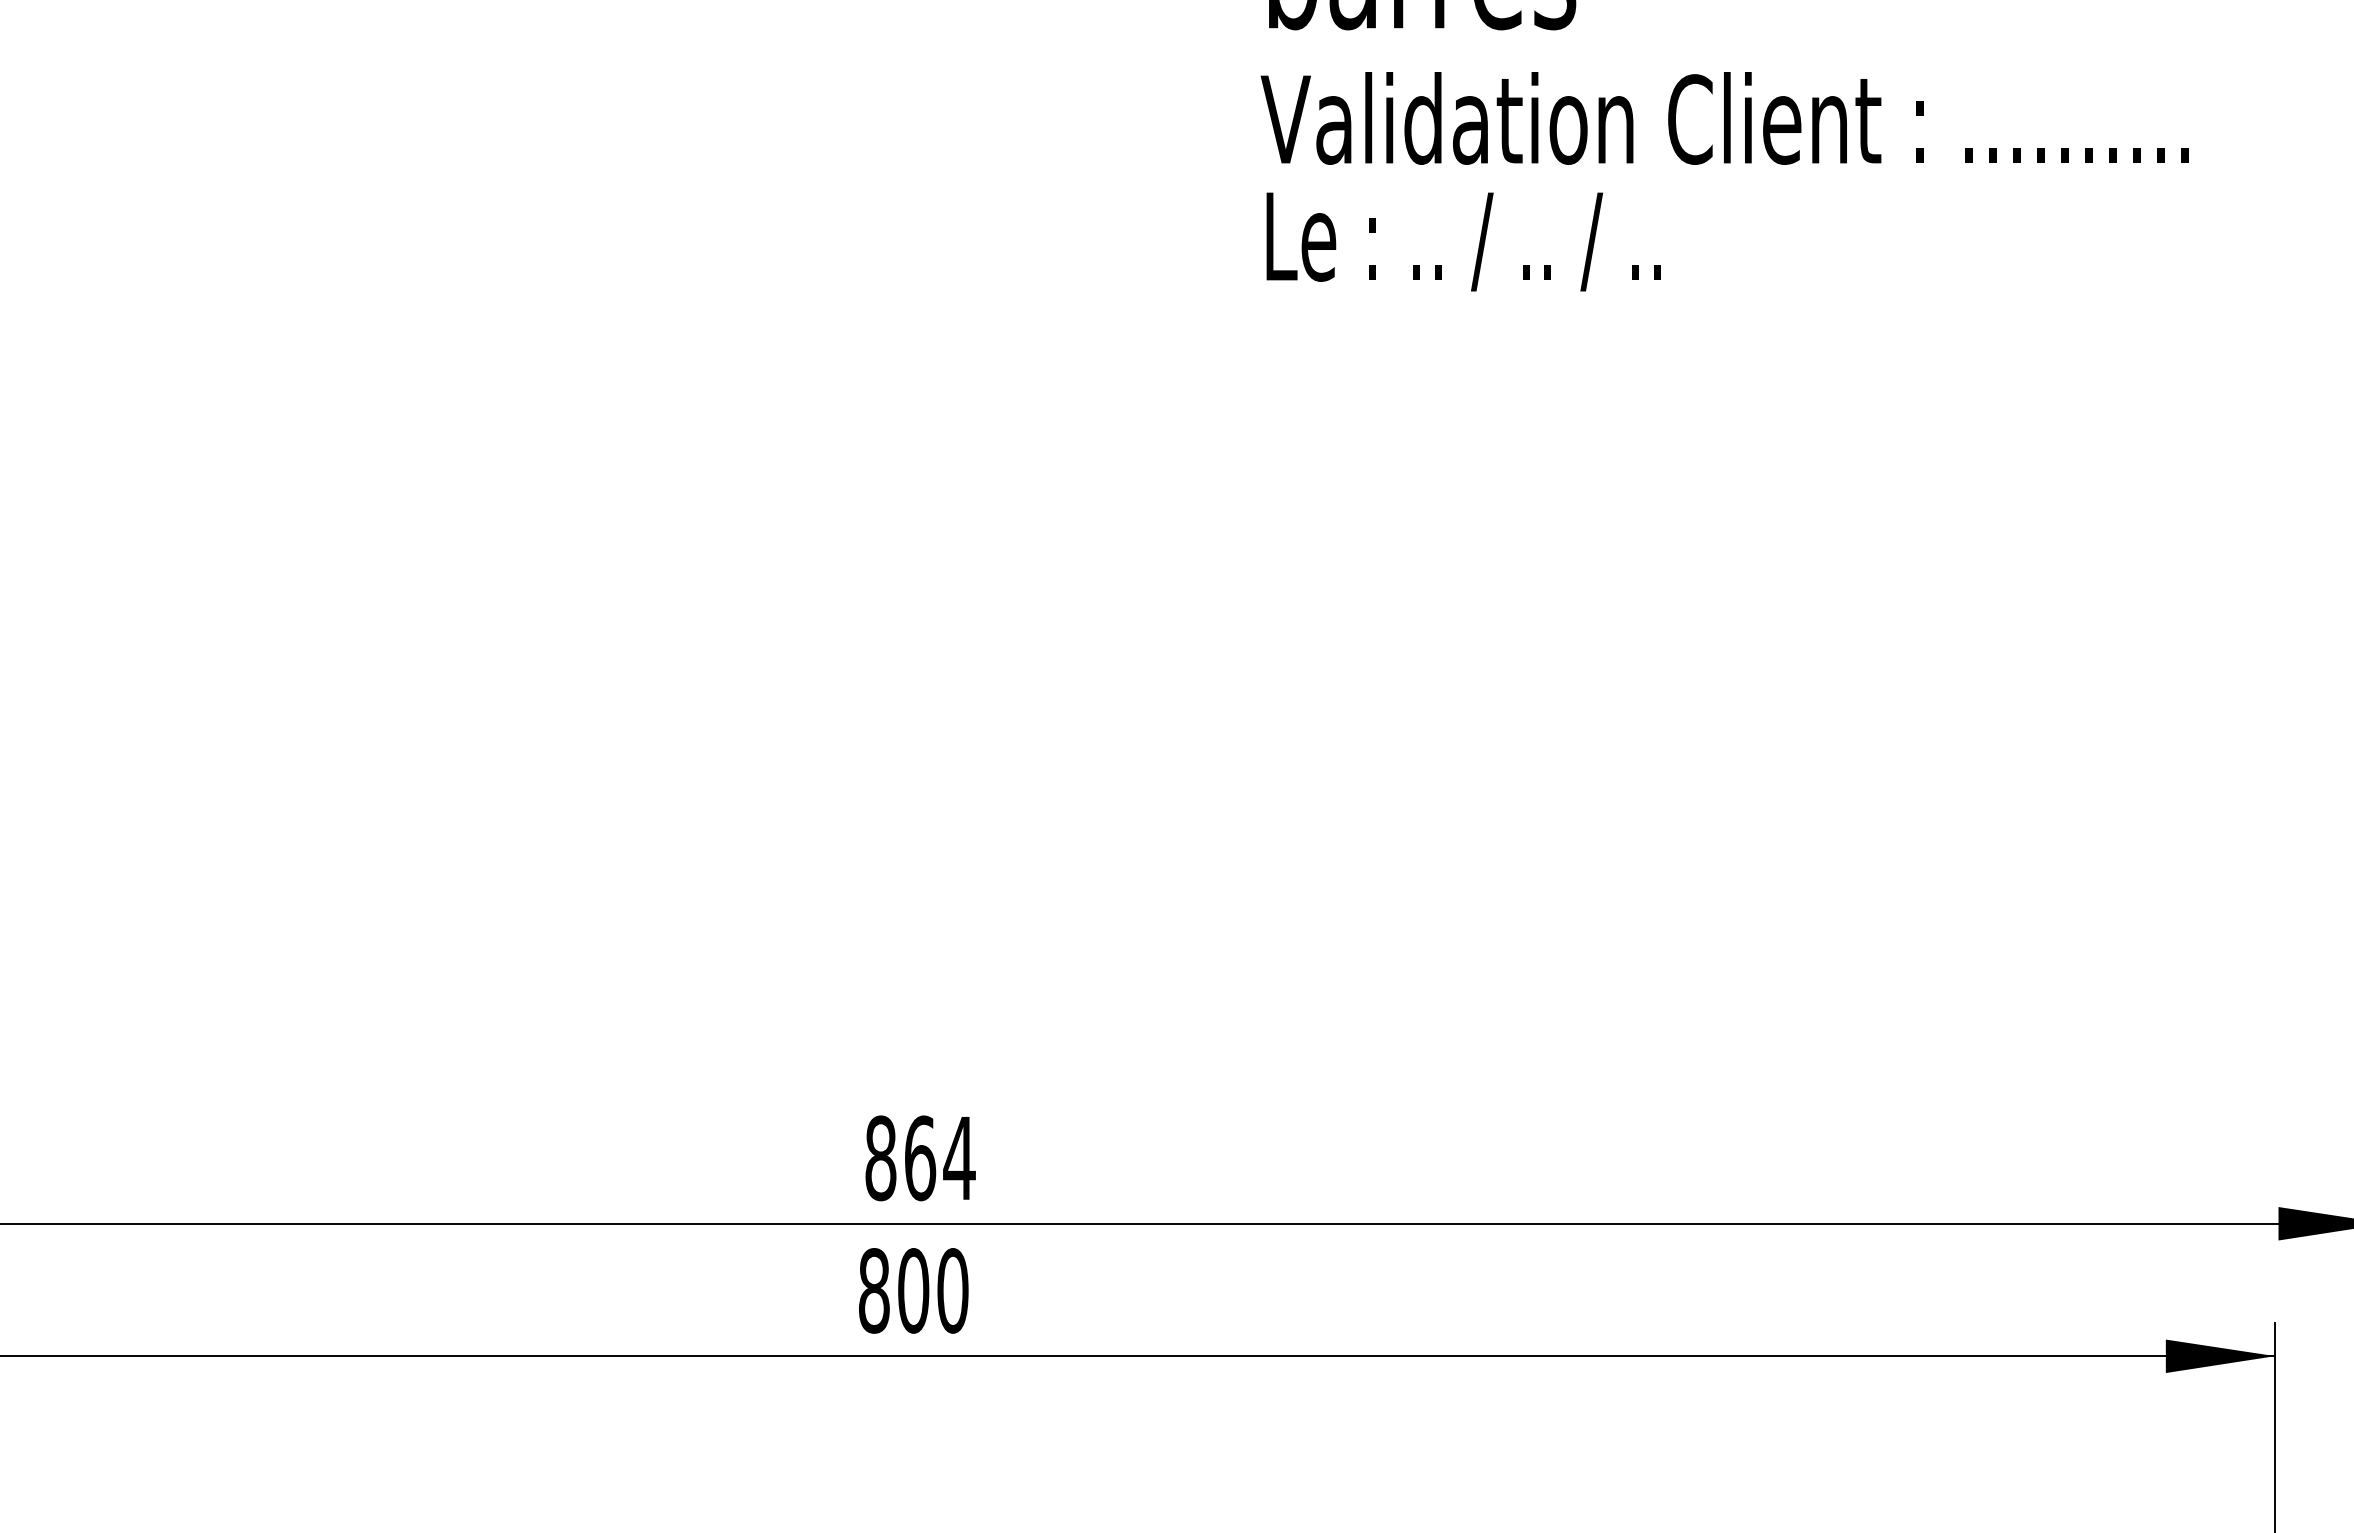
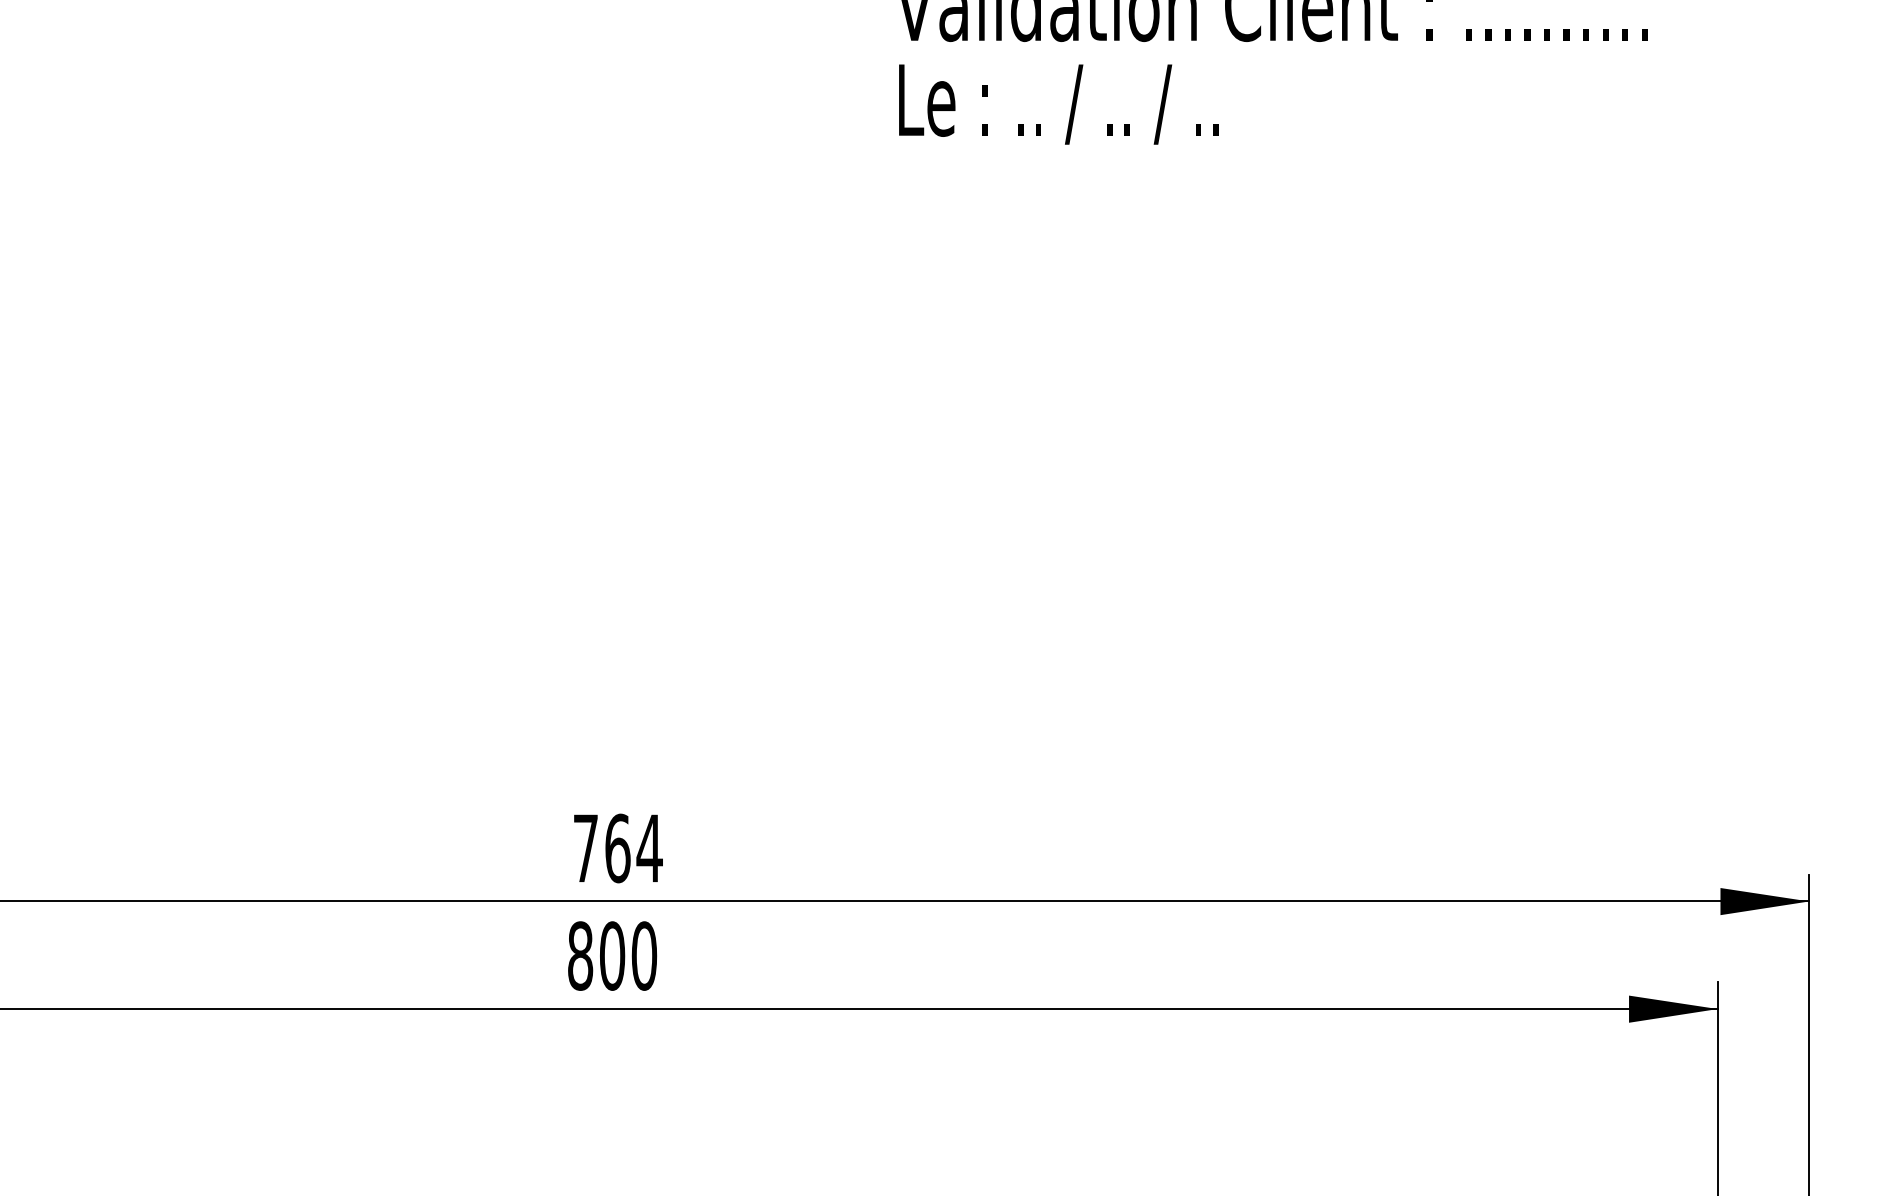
text: (880, 1158) -> (585, 848), 864 -> 764

